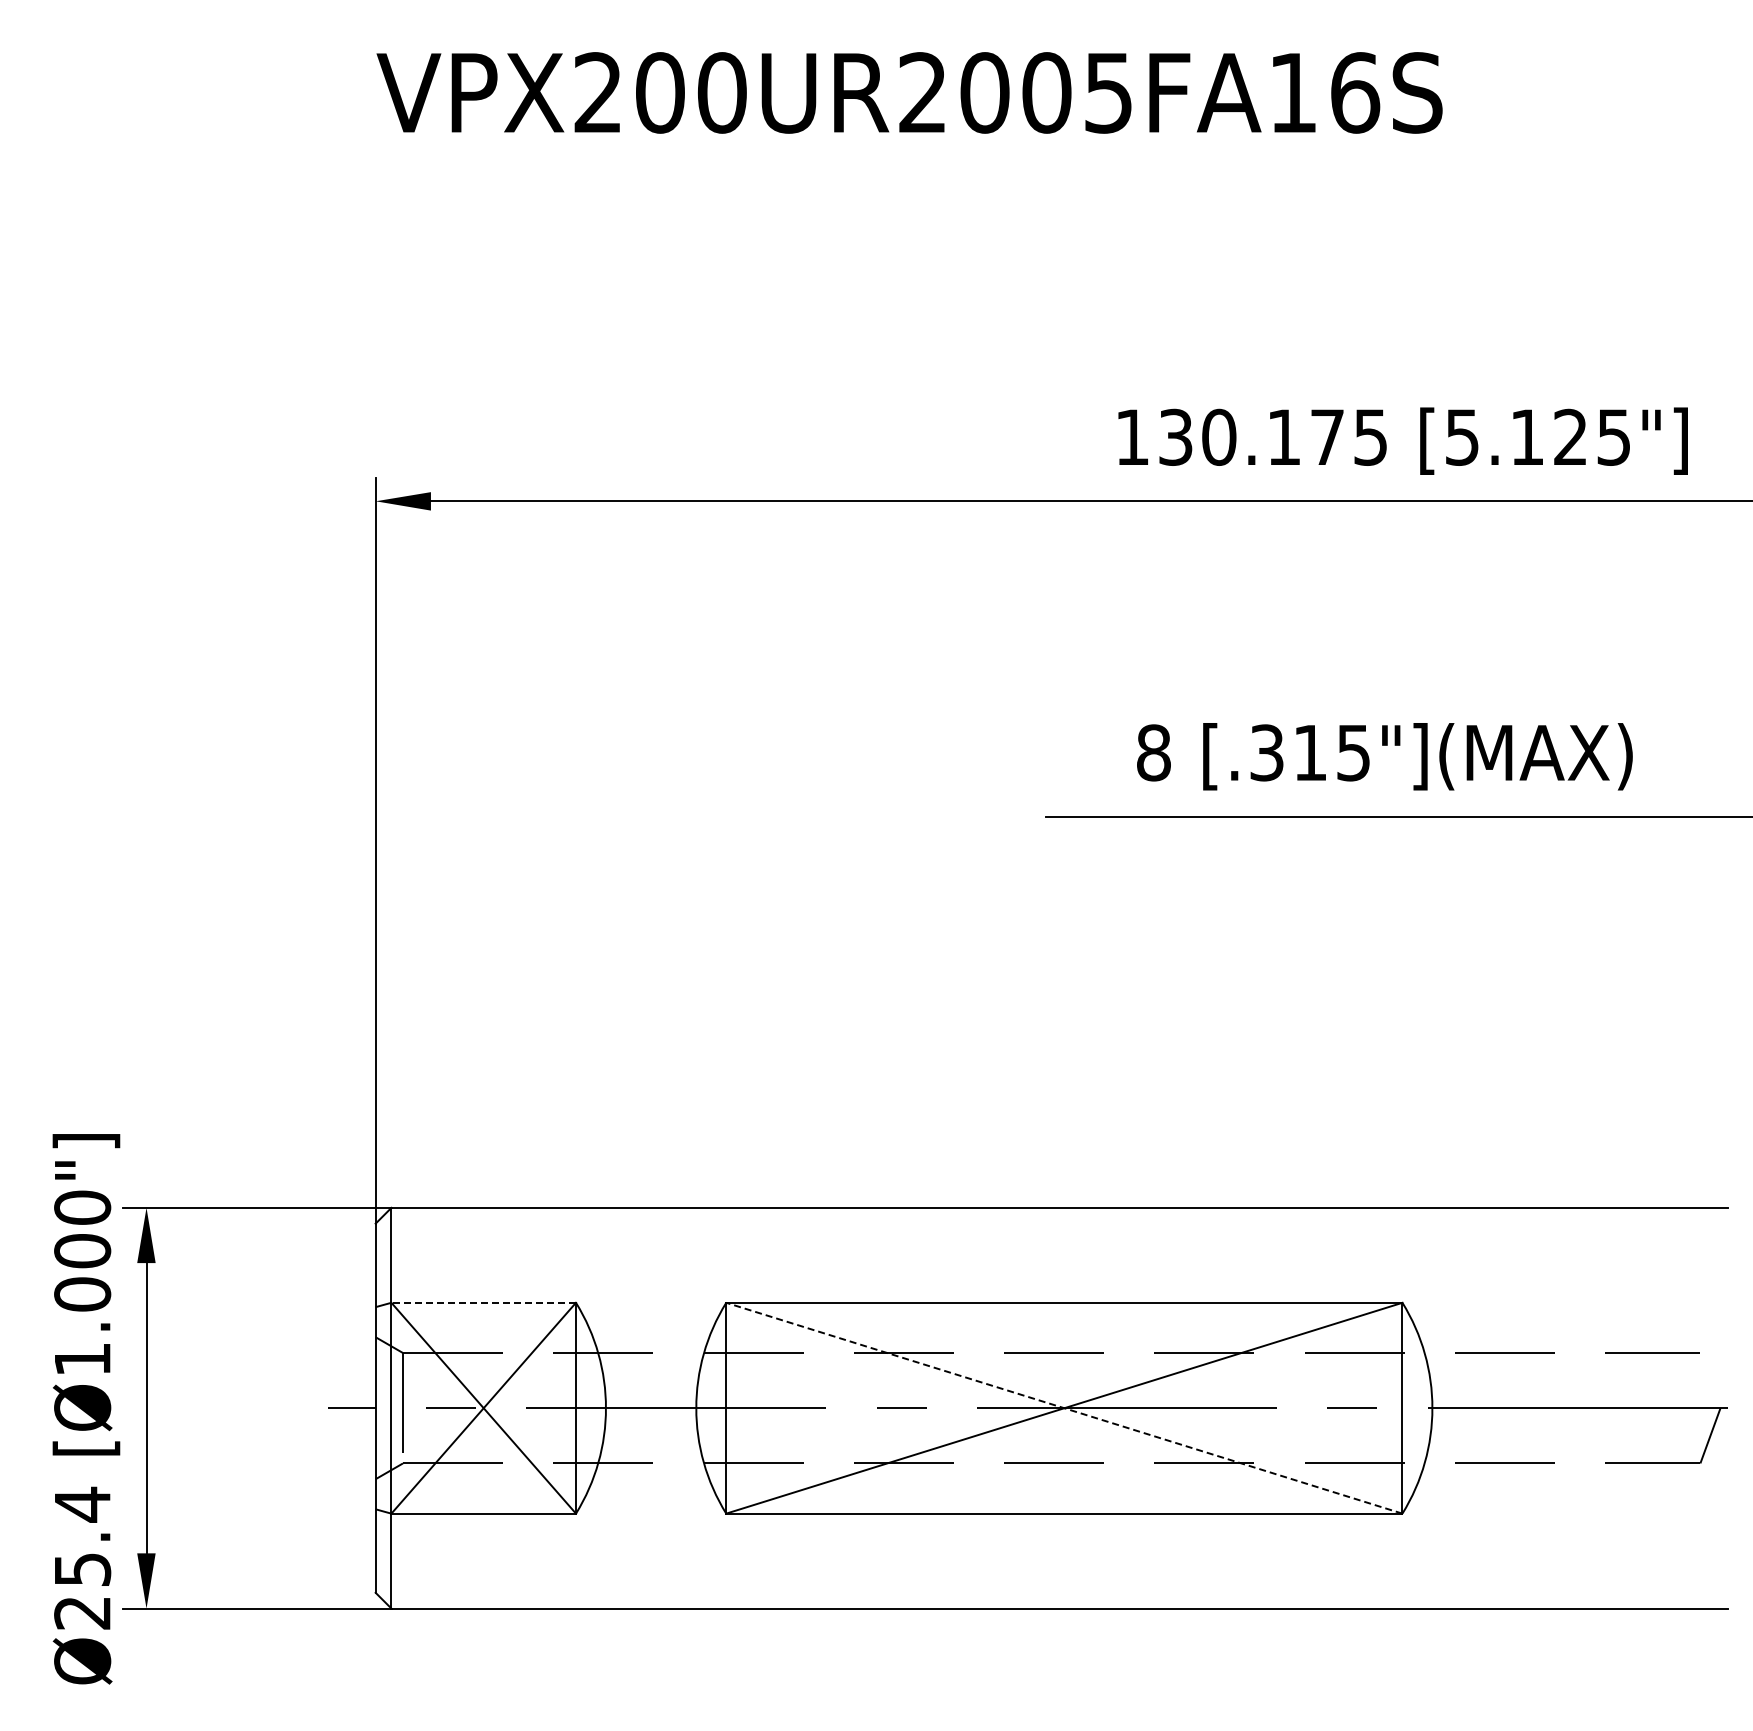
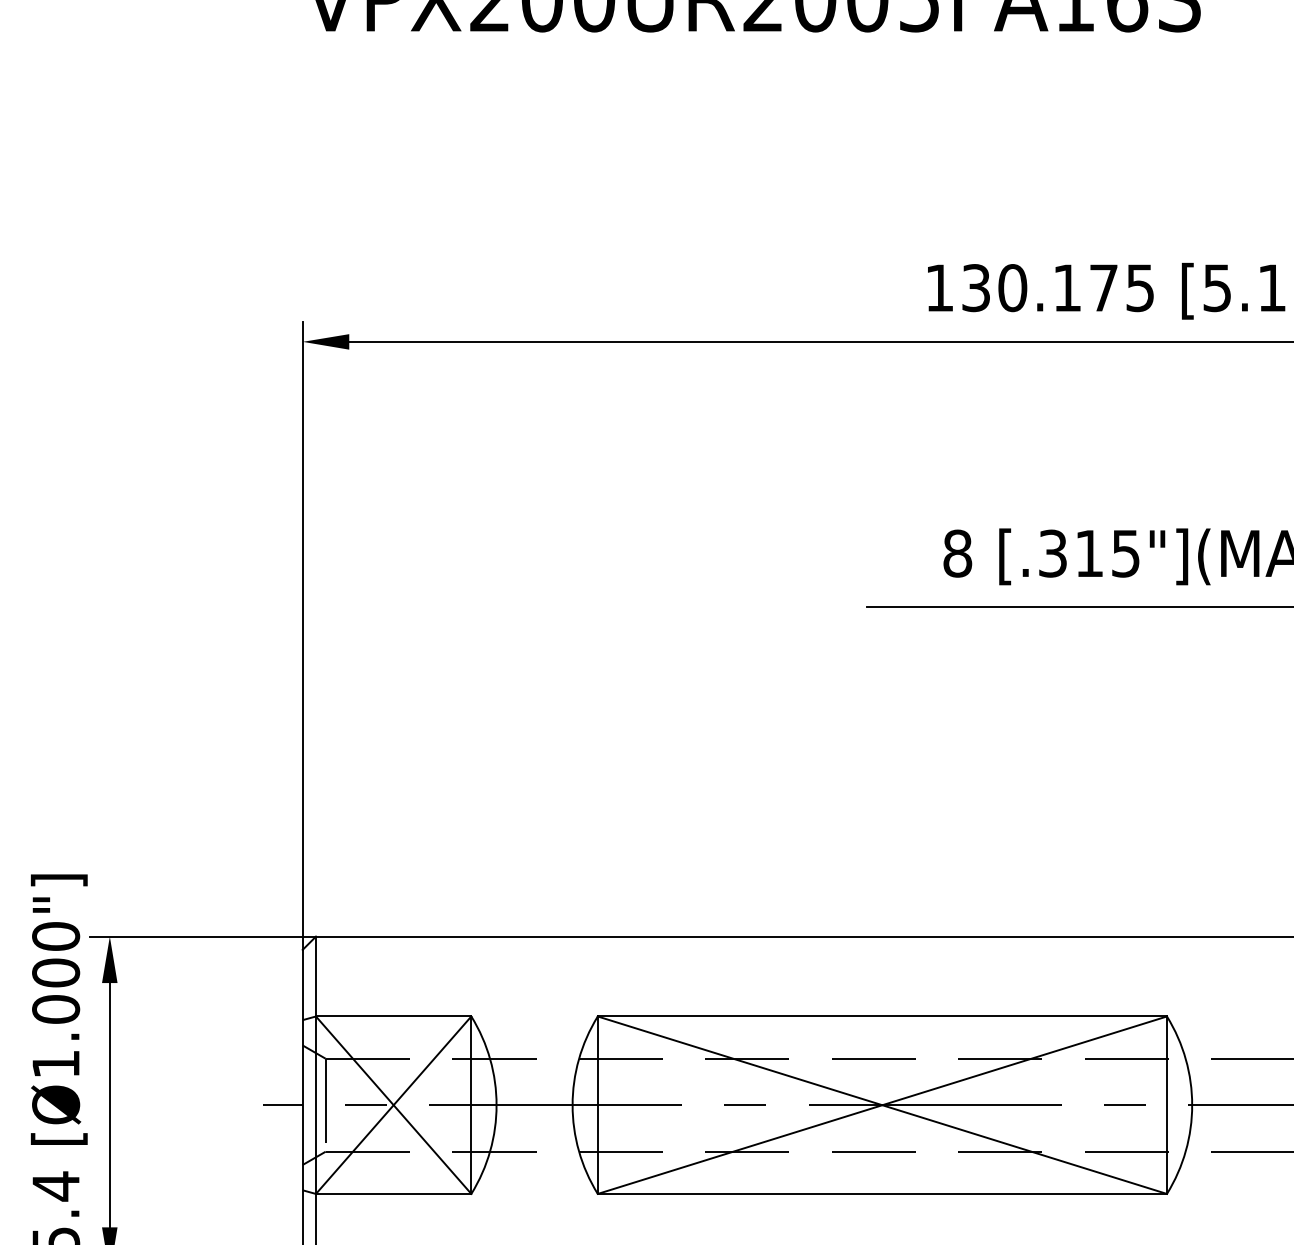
line: (483, 1302) -> (393, 1016), dashed -> solid
line: (1063, 1408) -> (881, 1105), dashed -> solid

